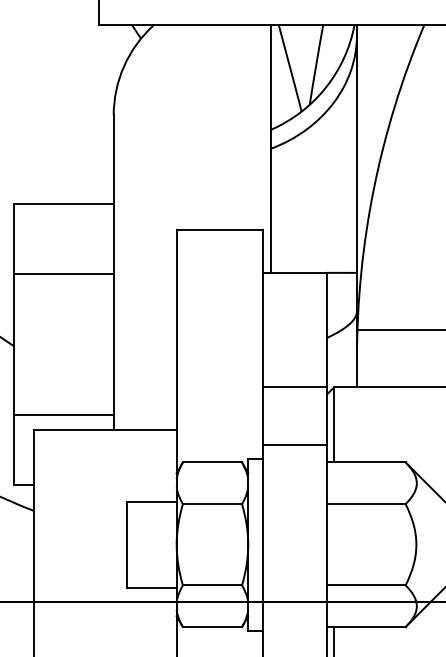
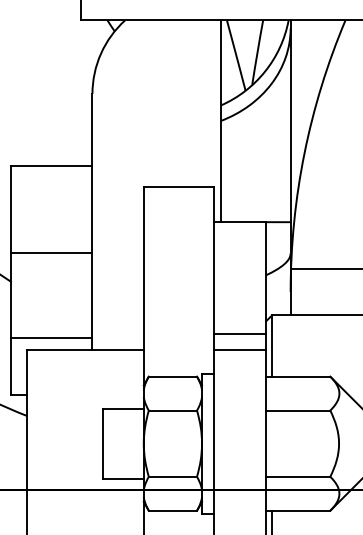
line: (63, 274) -> (51, 252), moved
line: (294, 387) -> (239, 334), moved
line: (294, 445) -> (239, 350), moved

